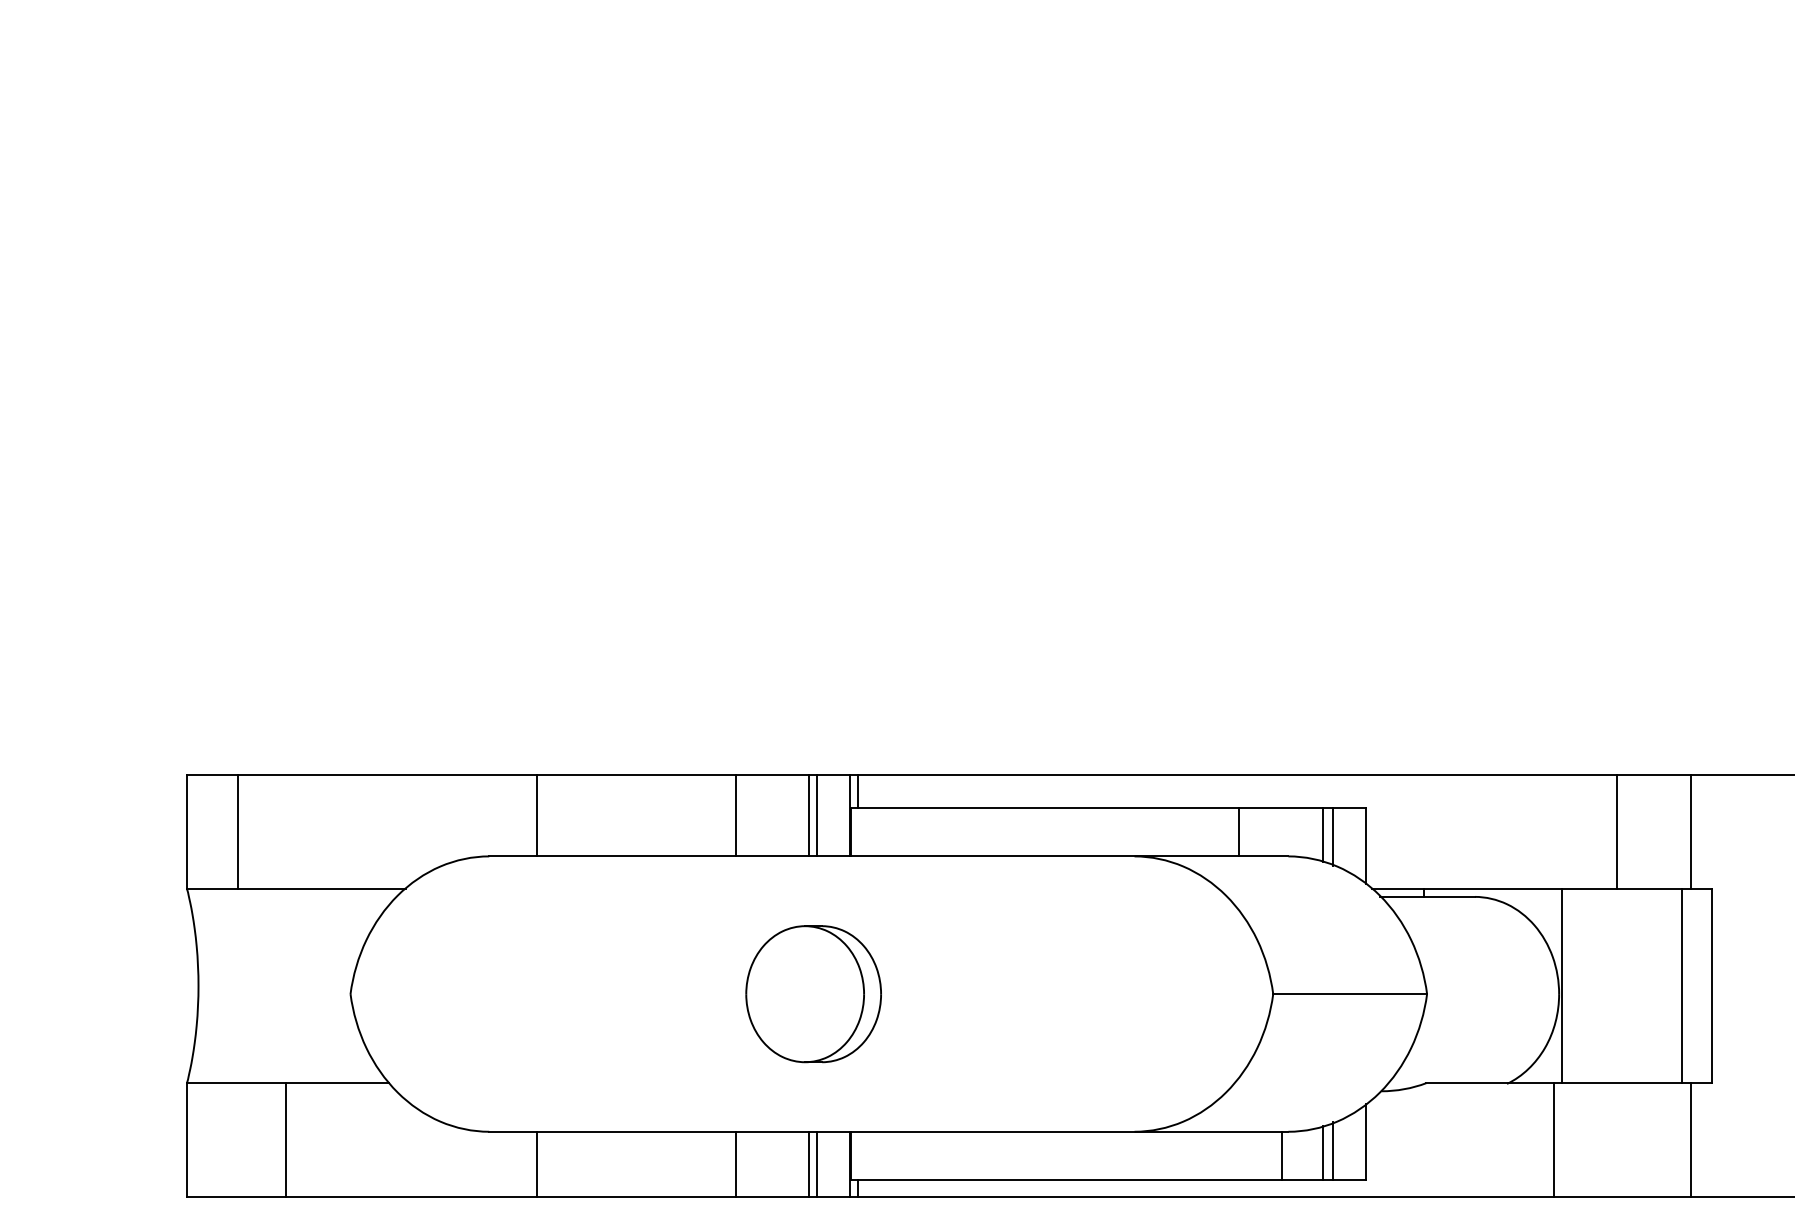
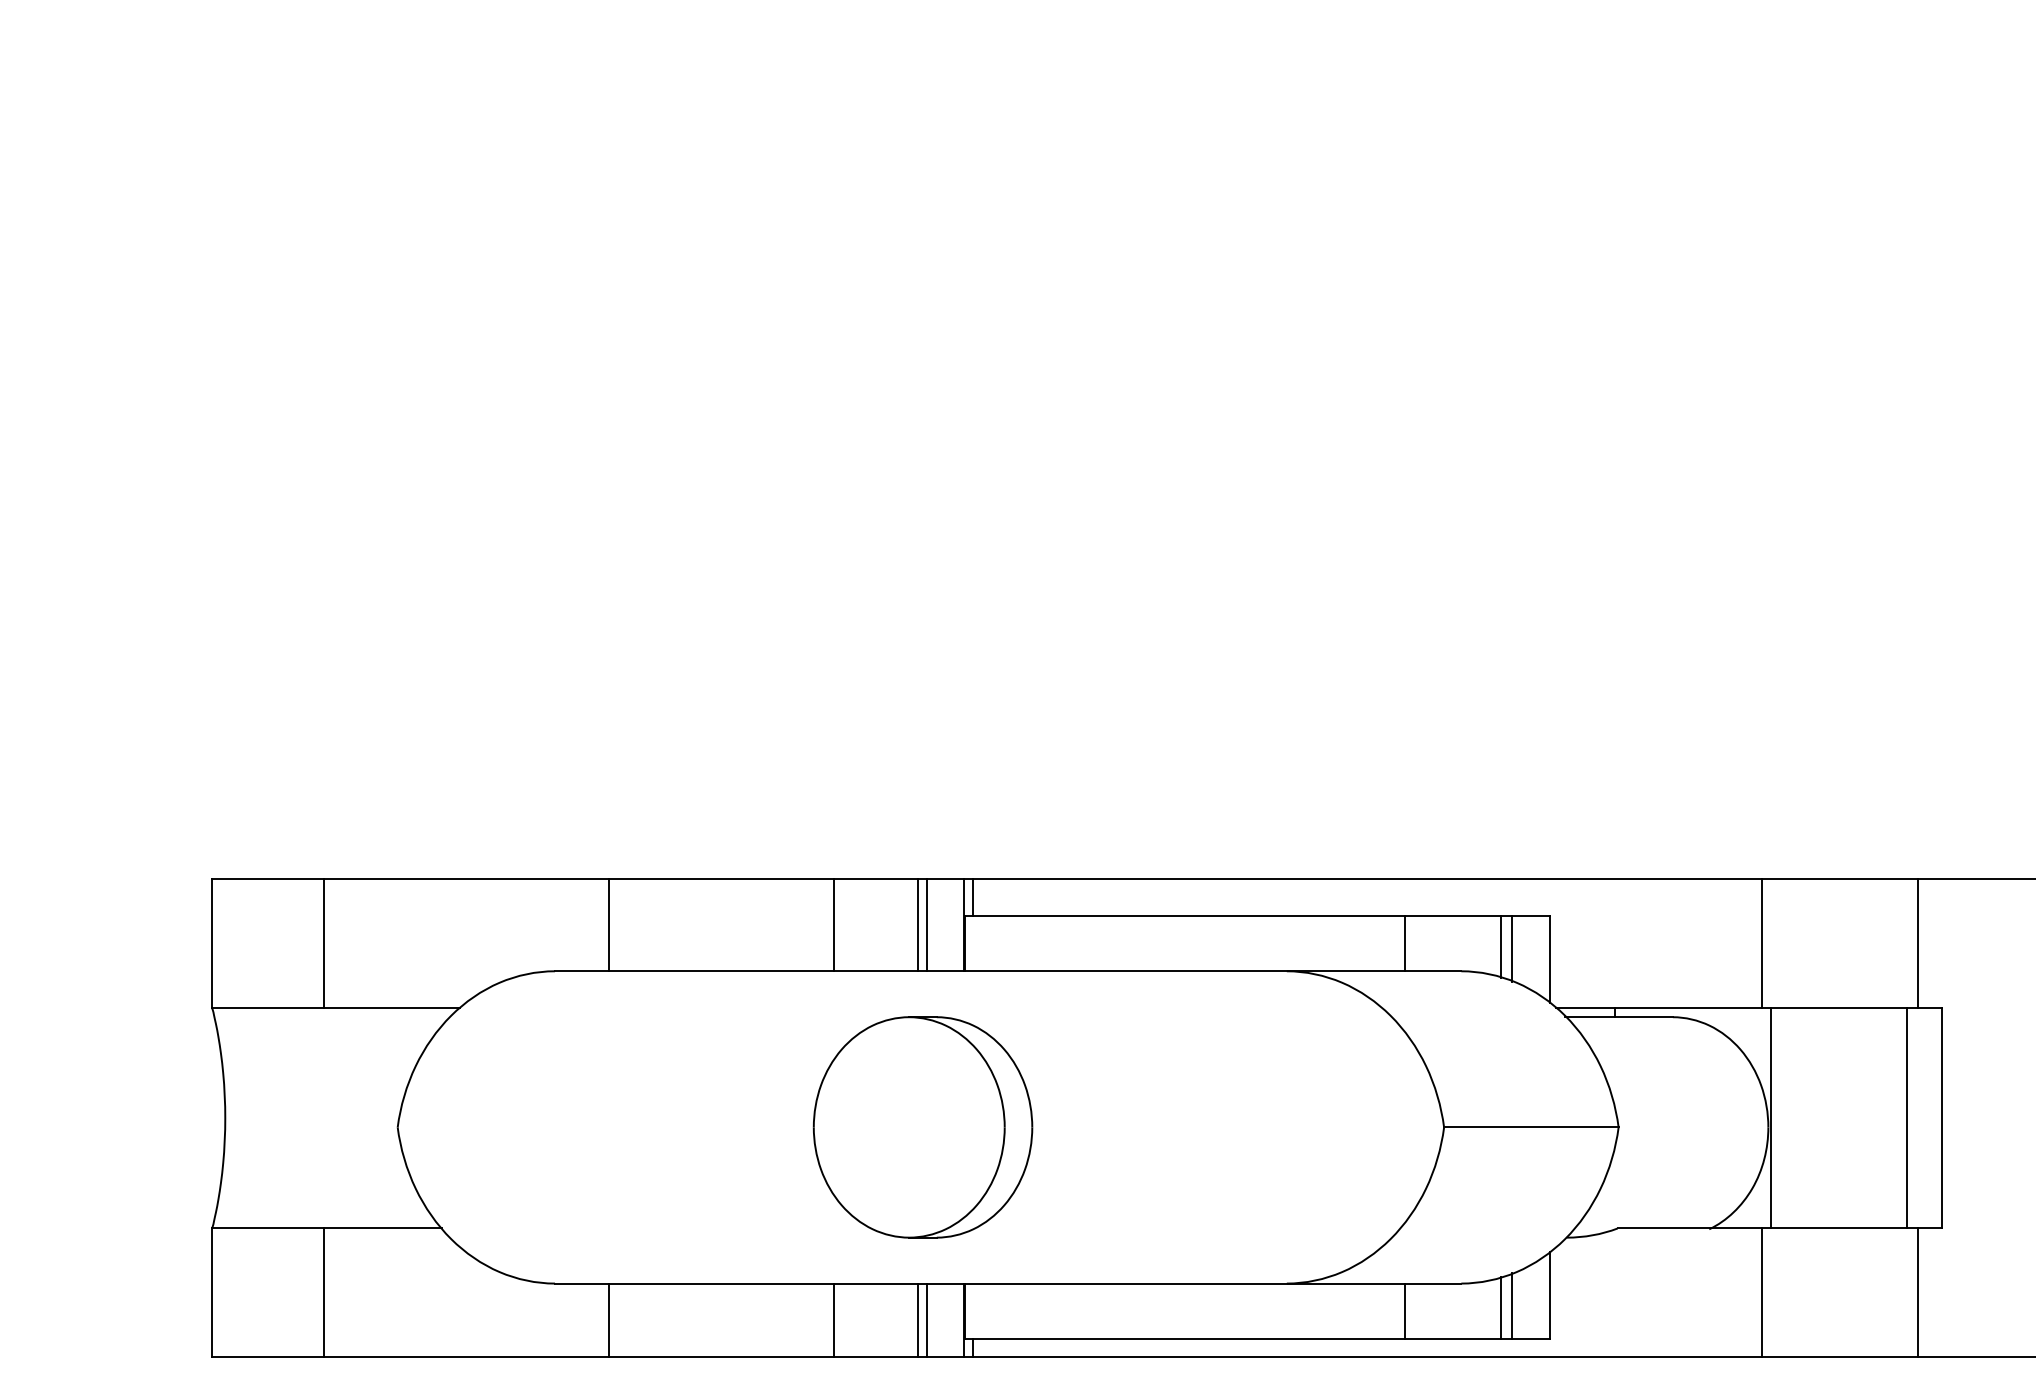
line: (237, 831) -> (323, 943), moved
line: (1616, 831) -> (1761, 943), moved
part: (813, 994) -> (922, 1127), size x1.43
line: (1281, 1155) -> (1404, 1310), moved

